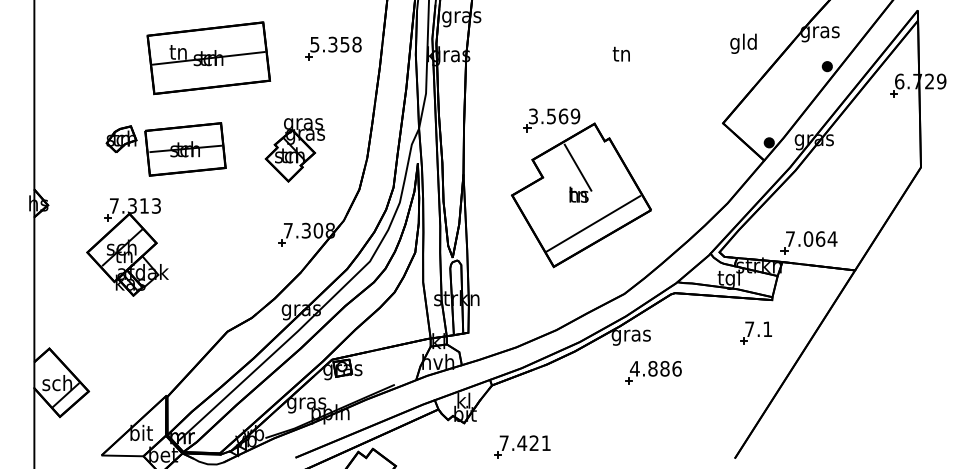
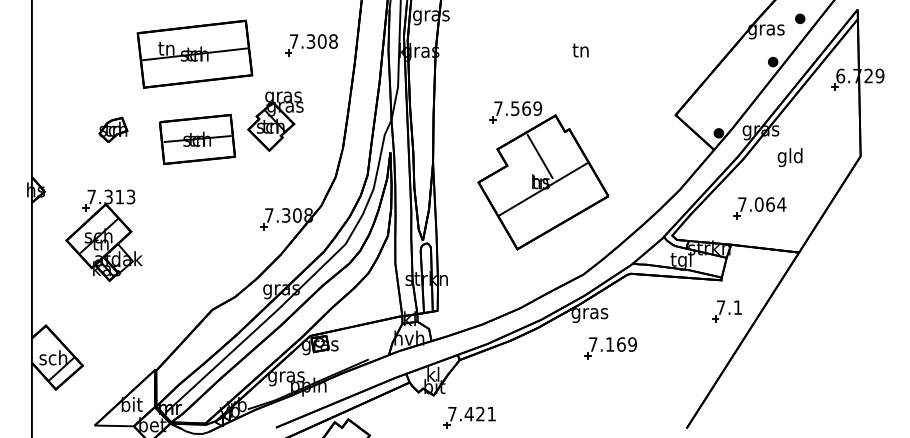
part: (855, 19) -> (799, 18), added
text: (743, 43) -> (790, 157), moved
text: (329, 44) -> (307, 41), 5.358 -> 7.308
text: (533, 116) -> (498, 108), 3.569 -> 7.569
part: (185, 149) -> (197, 139), moved
part: (294, 150) -> (275, 121), moved
line: (593, 223) -> (543, 189), moved
part: (808, 242) -> (759, 207), moved
part: (127, 247) -> (104, 235), moved
part: (755, 332) -> (726, 310), moved
text: (655, 368) -> (612, 344), 4.886 -> 7.169
part: (522, 446) -> (469, 417), moved

